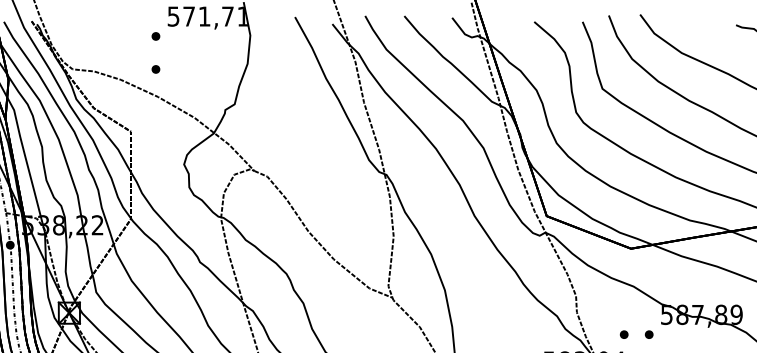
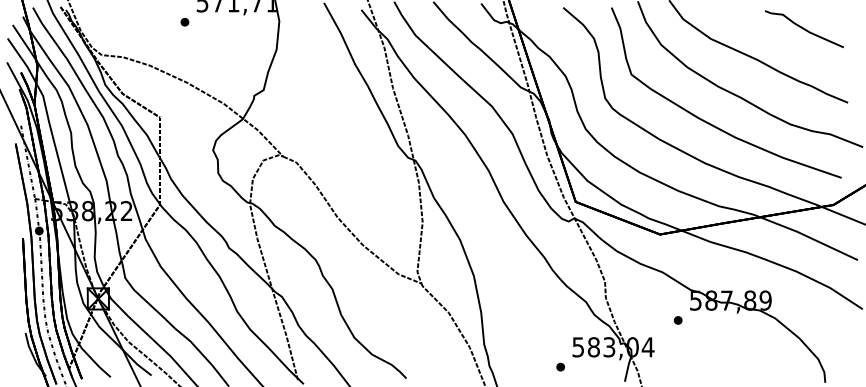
part: (155, 68) -> (184, 54), removed
part: (623, 334) -> (652, 320), removed

